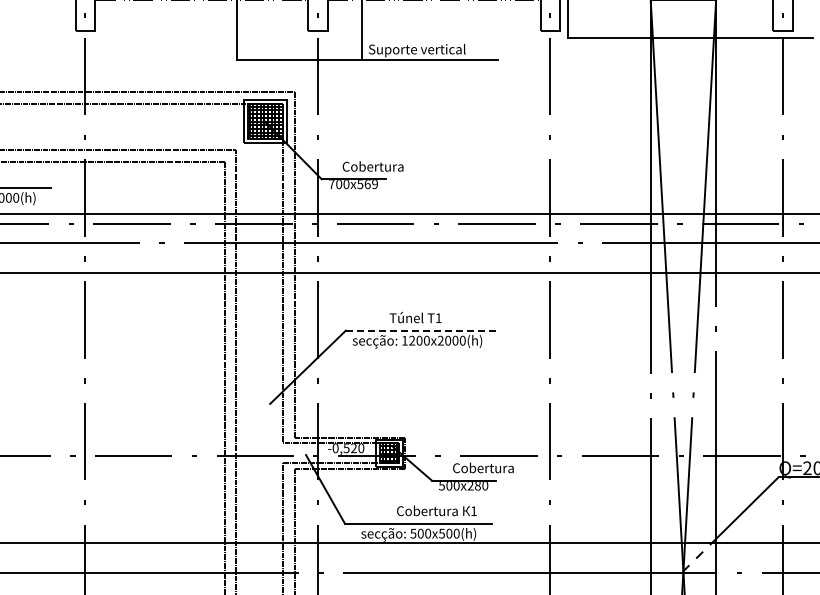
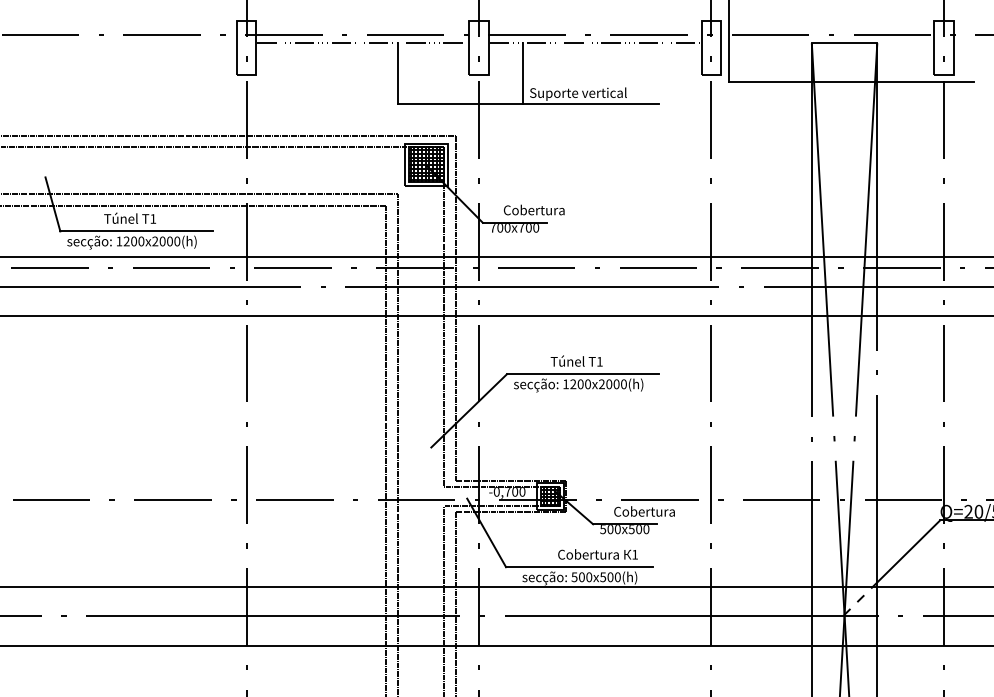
text: (367, 184) -> (528, 228), 569 -> 700
line: (422, 330) -> (583, 374), dashed -> solid
text: (350, 447) -> (511, 491), -0,520 -> -0,700
text: (474, 485) -> (635, 529), 280 -> 500

